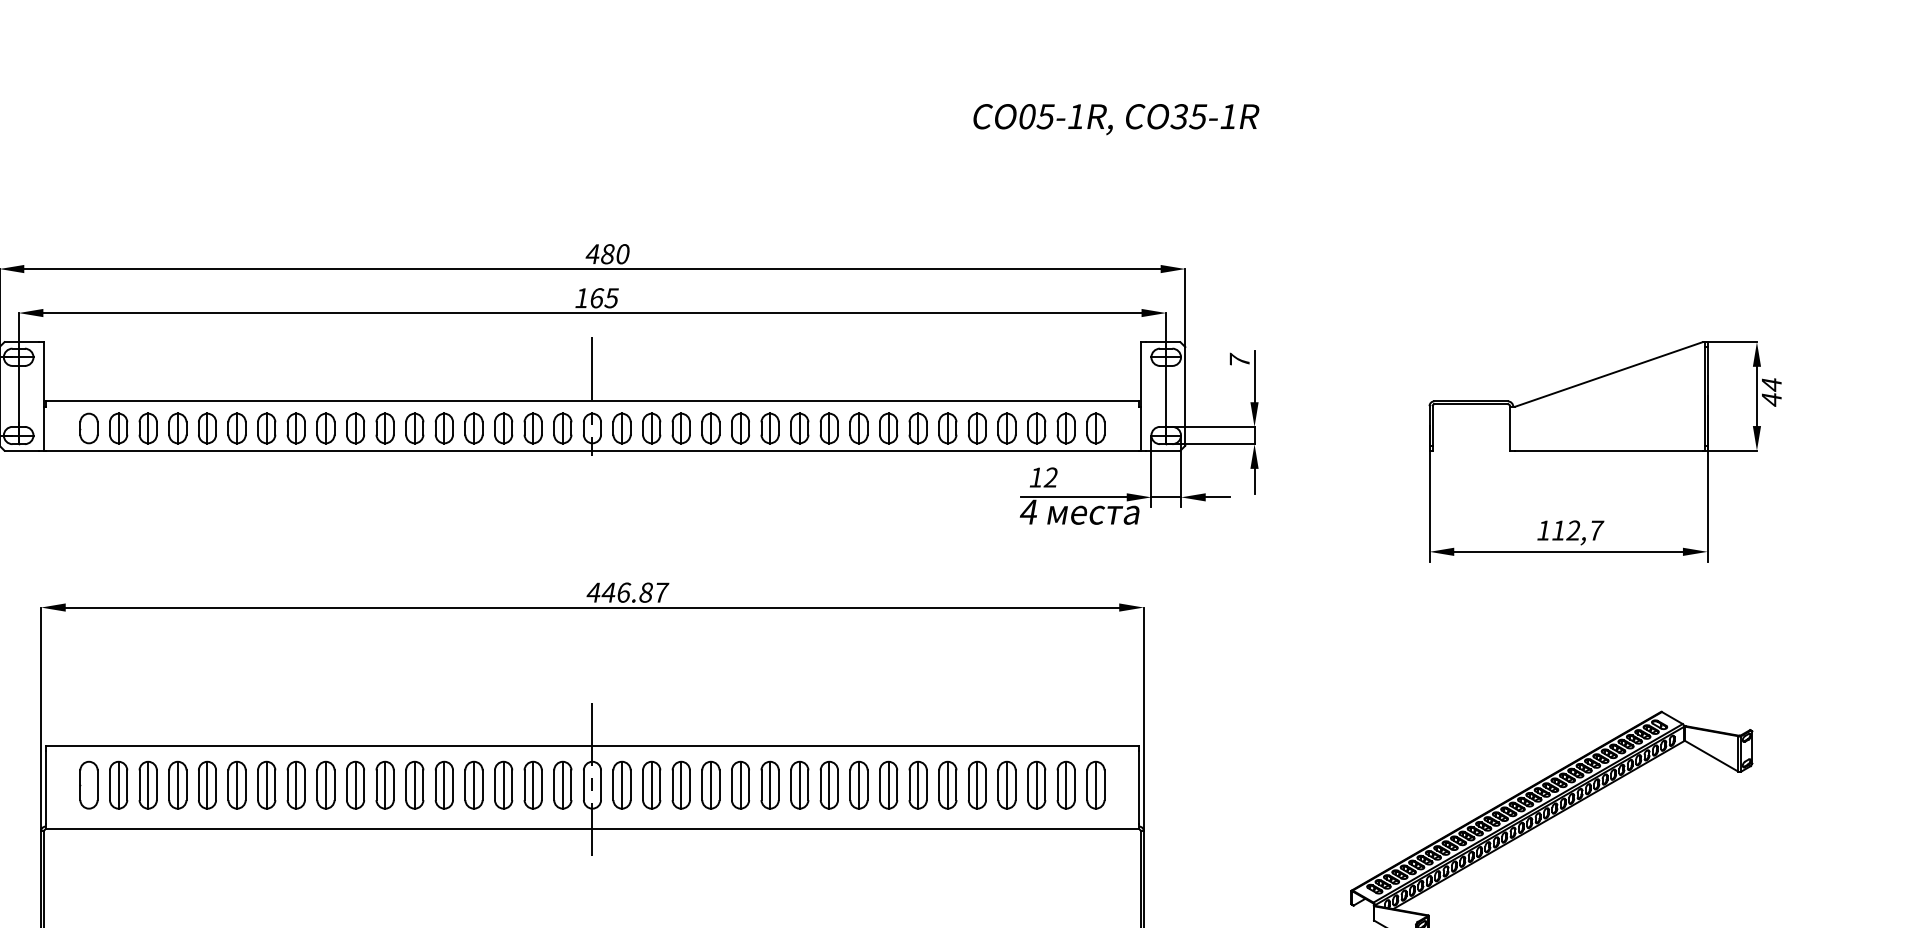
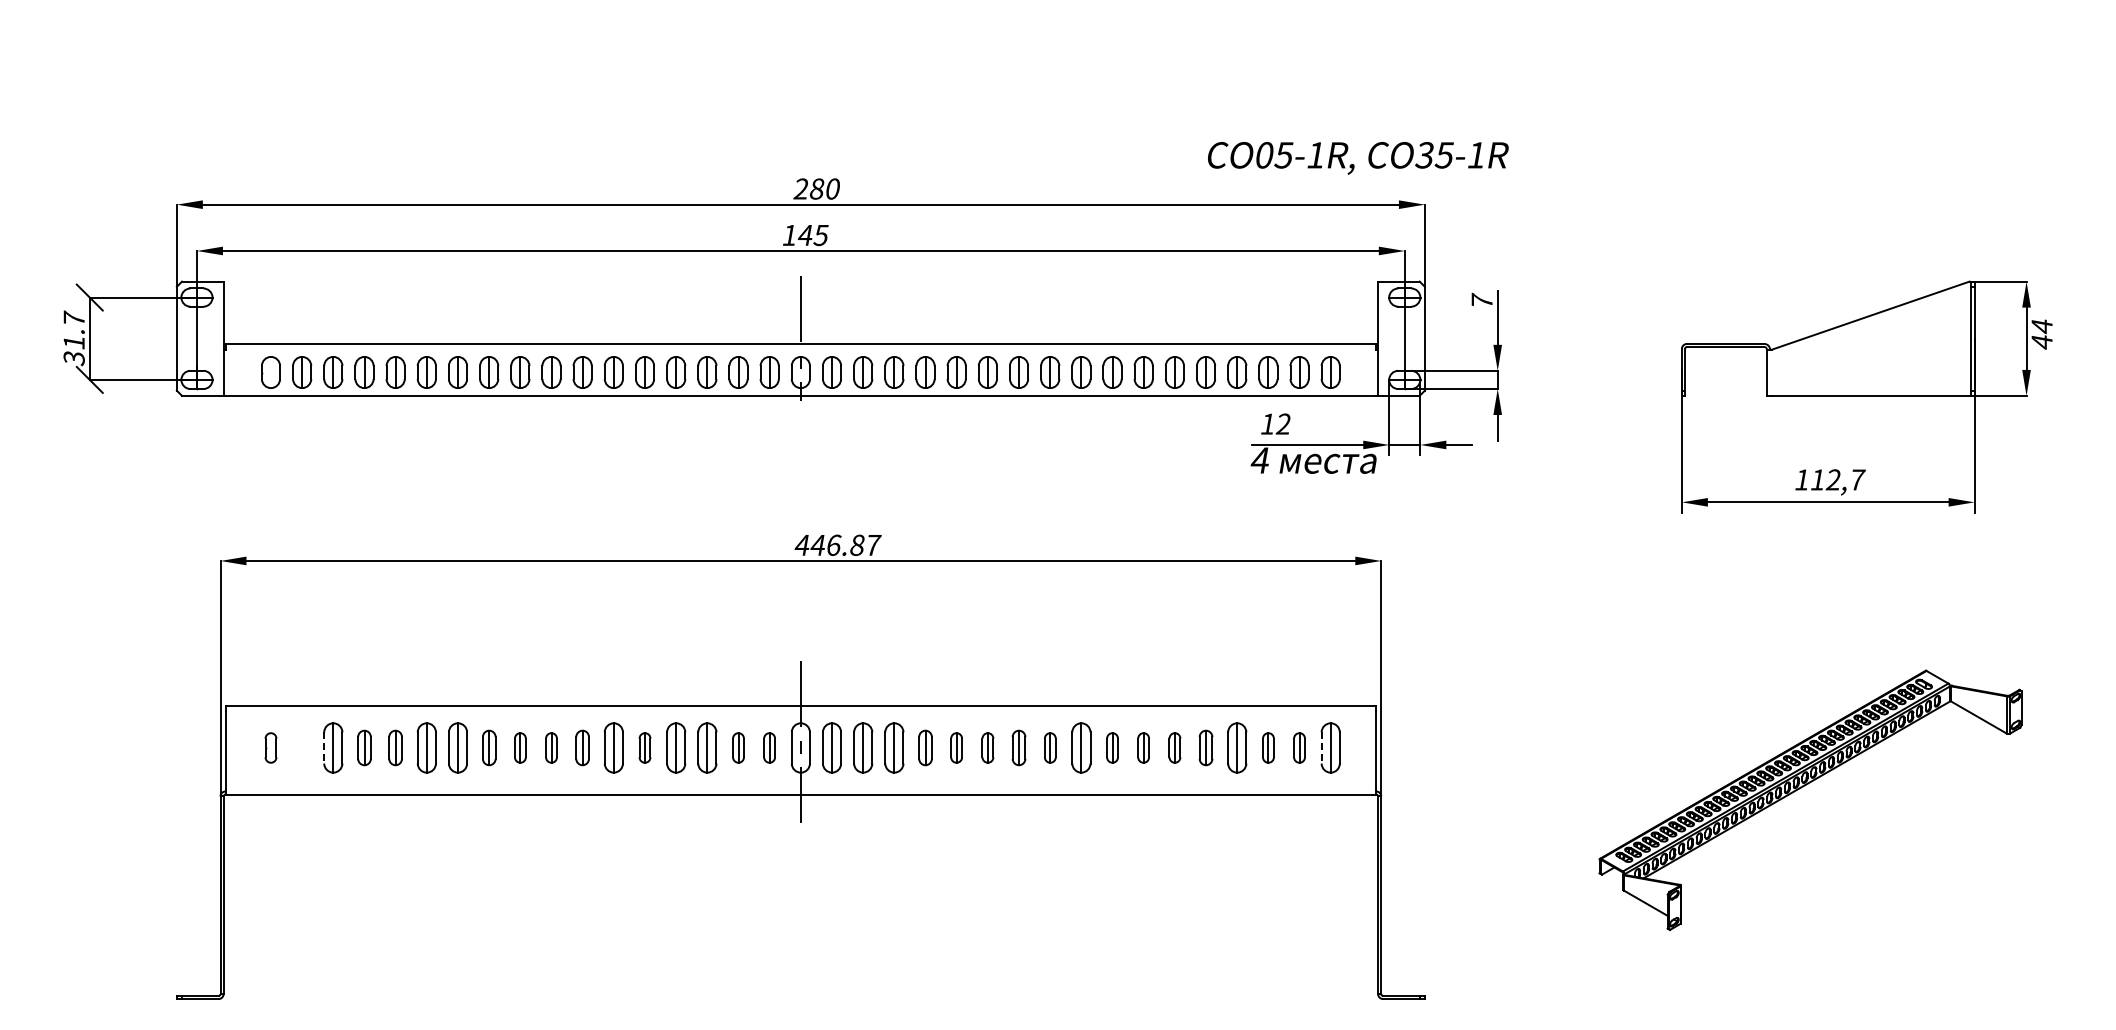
text: (1116, 119) -> (1358, 158), moved
text: (592, 253) -> (800, 188), 480 -> 280
text: (596, 298) -> (805, 235), 165 -> 145
part: (88, 784) -> (270, 747), size x0.6
part: (118, 784) -> (302, 747), removed
line: (139, 784) -> (324, 747), solid -> dashed
part: (177, 784) -> (364, 747), size x0.7
part: (207, 784) -> (395, 747), size x0.7
part: (296, 784) -> (489, 747), size x0.7
part: (326, 784) -> (520, 747), size x0.6
part: (355, 784) -> (551, 747), size x0.6
part: (384, 784) -> (582, 747), size x0.7
part: (443, 784) -> (644, 747), size x0.6
part: (533, 784) -> (738, 747), size x0.6
part: (562, 784) -> (769, 747), size x0.6
part: (710, 784) -> (925, 747), size x0.7
part: (740, 784) -> (956, 747), size x0.6
part: (769, 784) -> (987, 747), size x0.6
part: (799, 784) -> (1018, 747), size x0.7
part: (829, 784) -> (1050, 747), size x0.6
part: (888, 784) -> (1112, 747), size x0.6
part: (917, 784) -> (1143, 747), size x0.6
part: (947, 784) -> (1174, 747), size x0.6
part: (976, 784) -> (1205, 747), size x0.7
part: (1036, 784) -> (1268, 747), size x0.6
part: (1066, 784) -> (1299, 747), size x0.6
line: (1087, 784) -> (1321, 747), solid -> dashed

